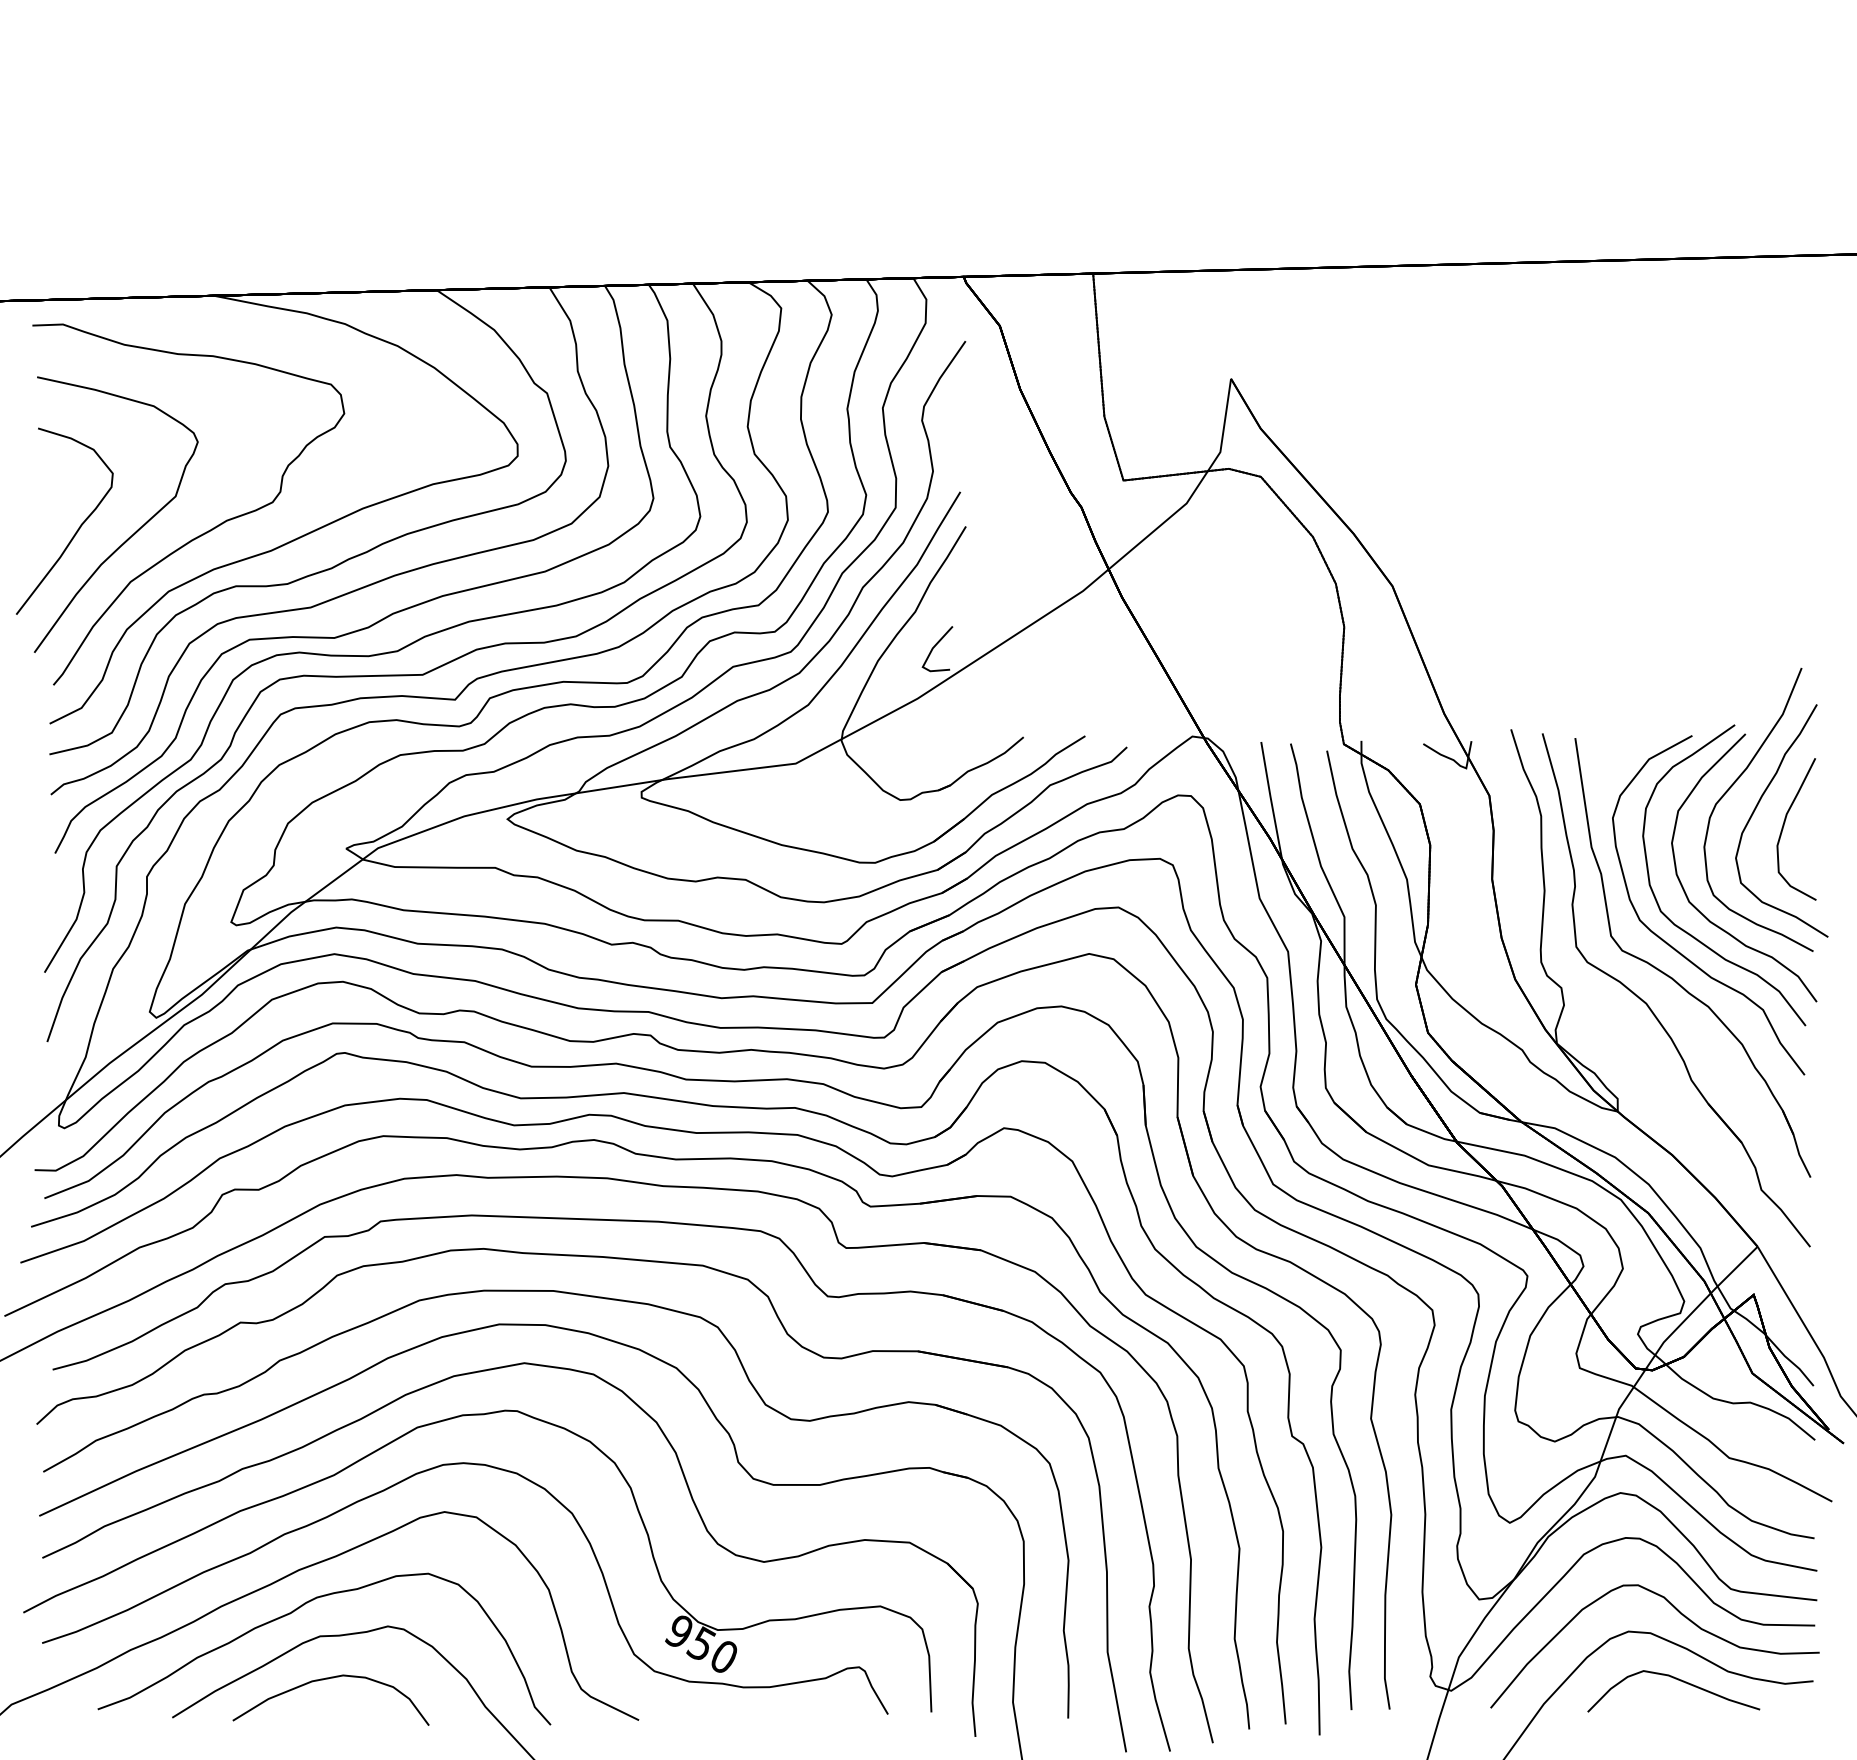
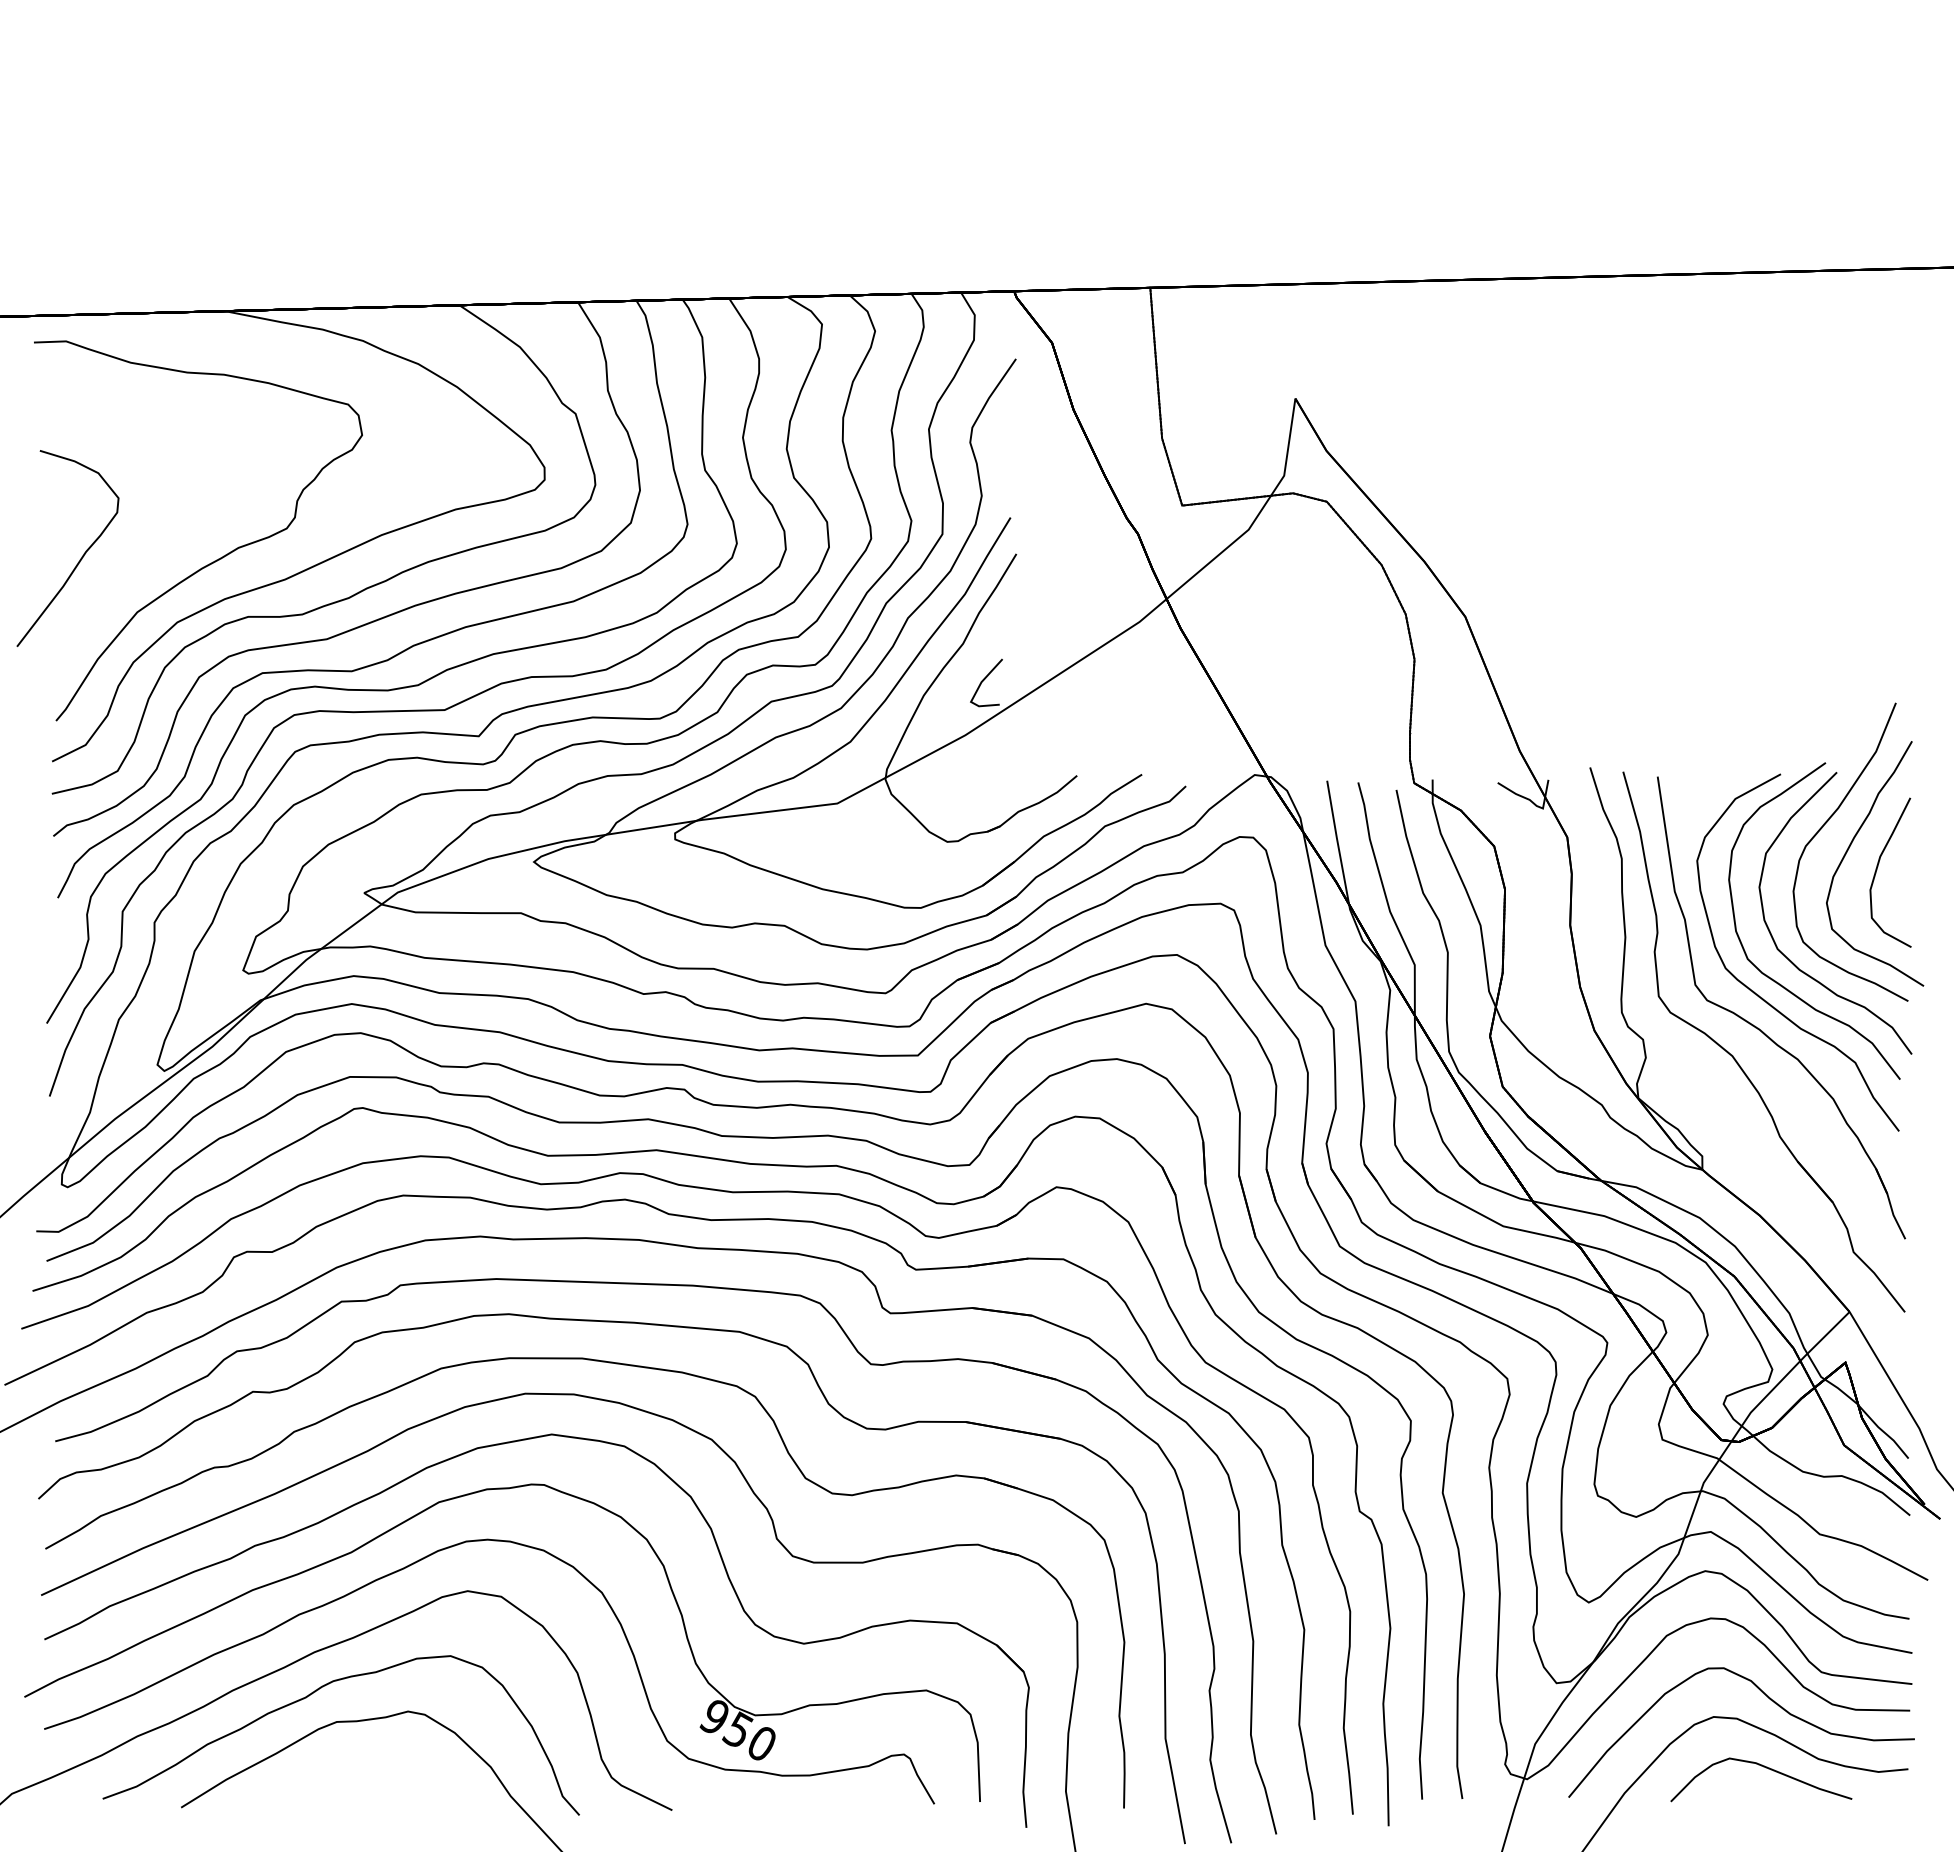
curve: (131, 534) -> (138, 562), removed
curve: (327, 1679) -> (344, 1767), removed

